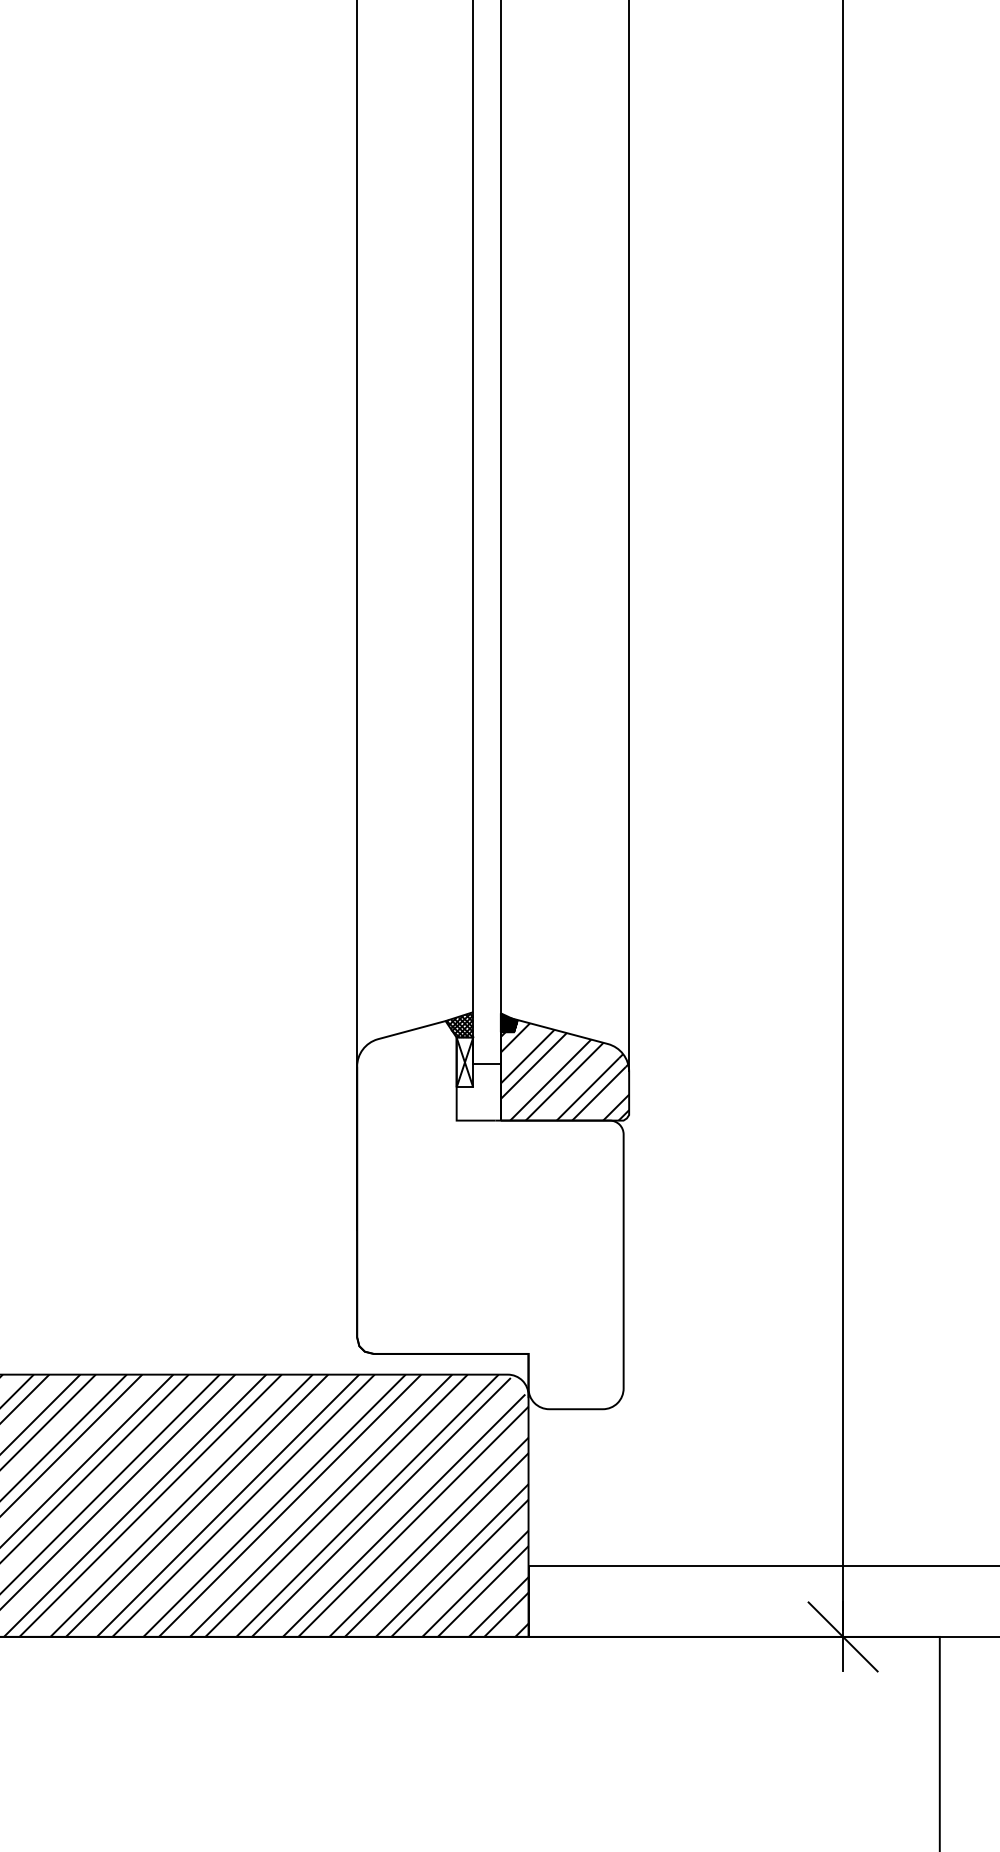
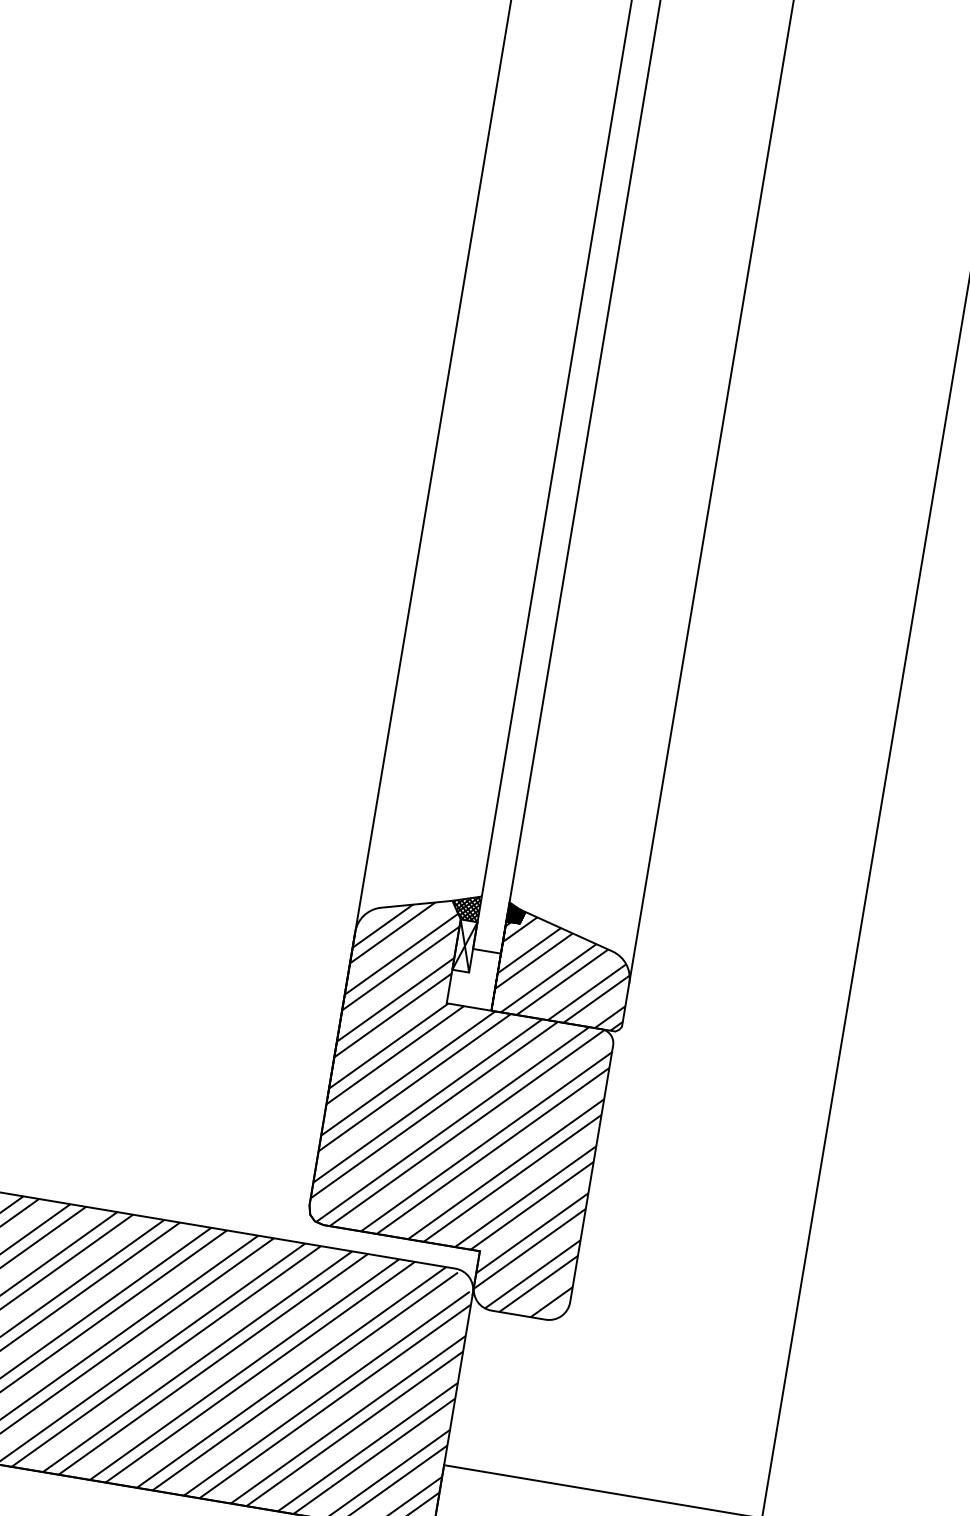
hatch: (490, 1217) -> (464, 1106), added

